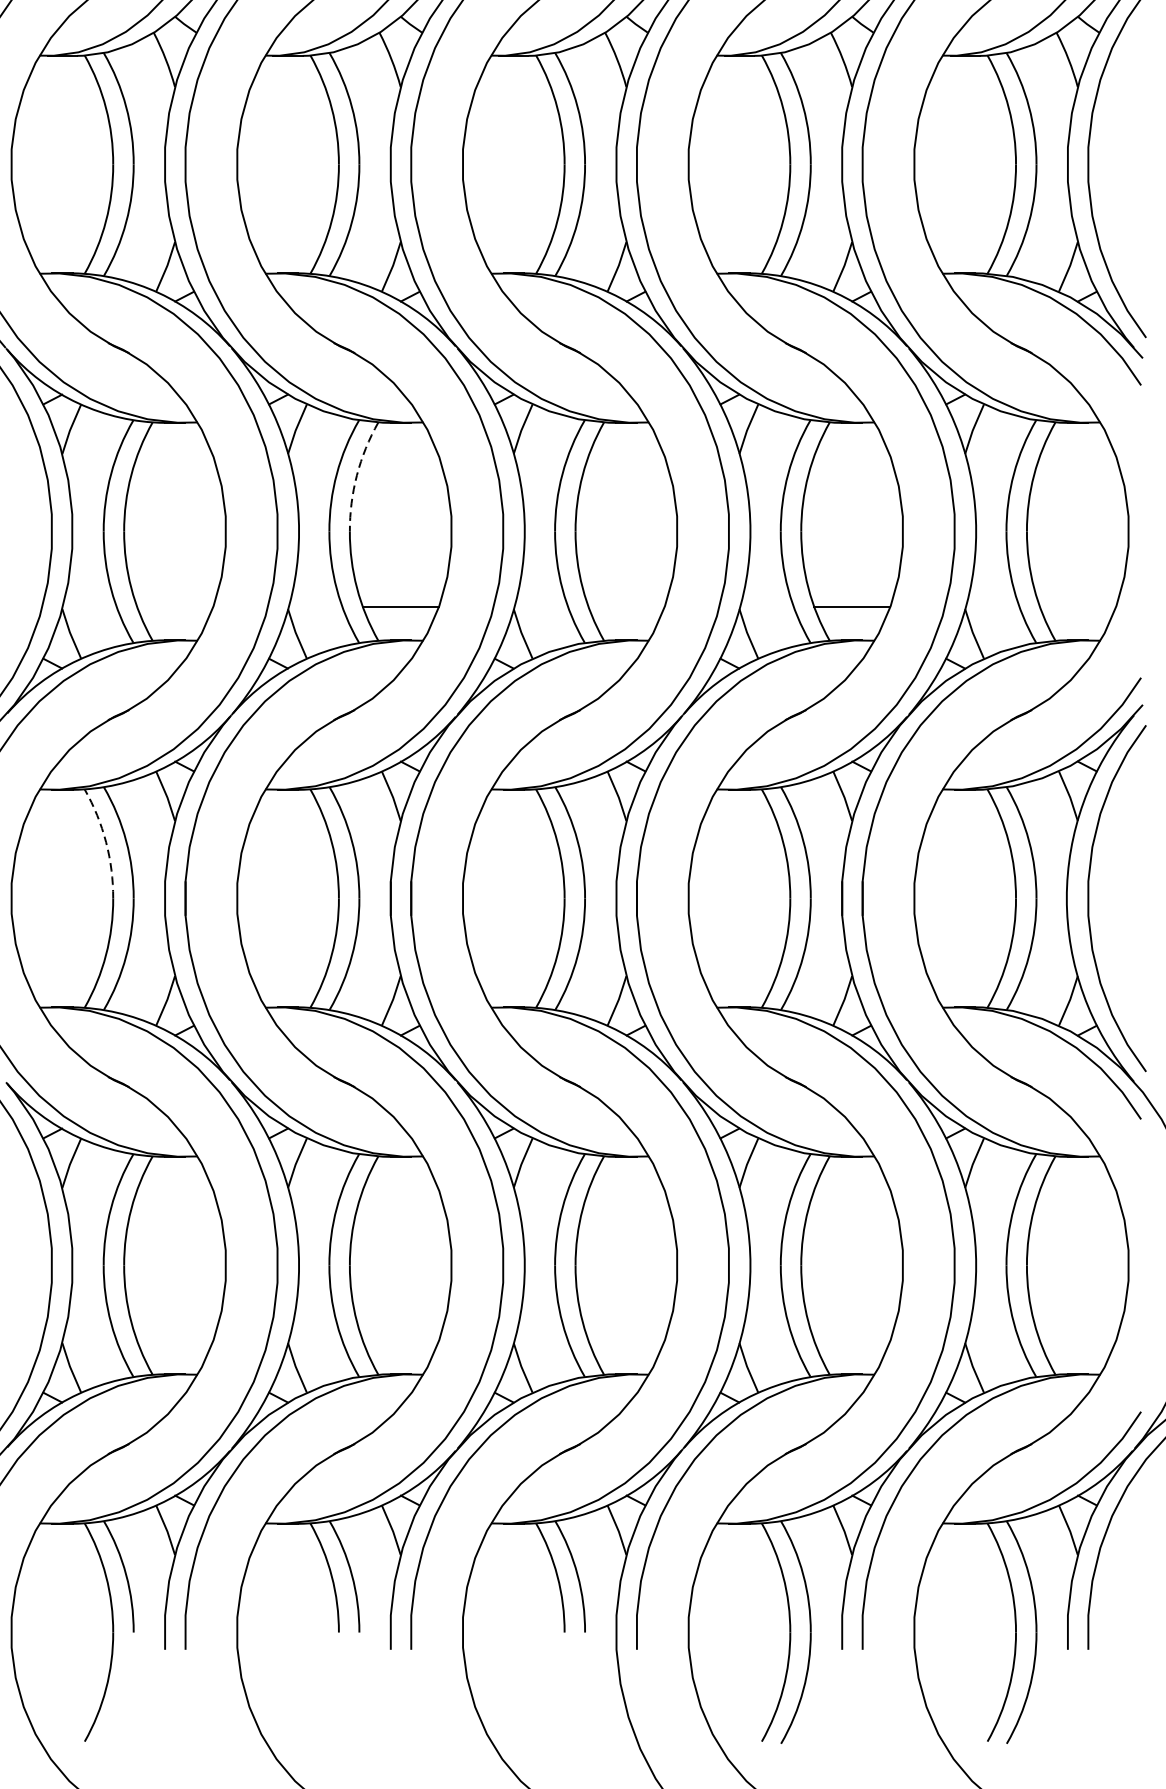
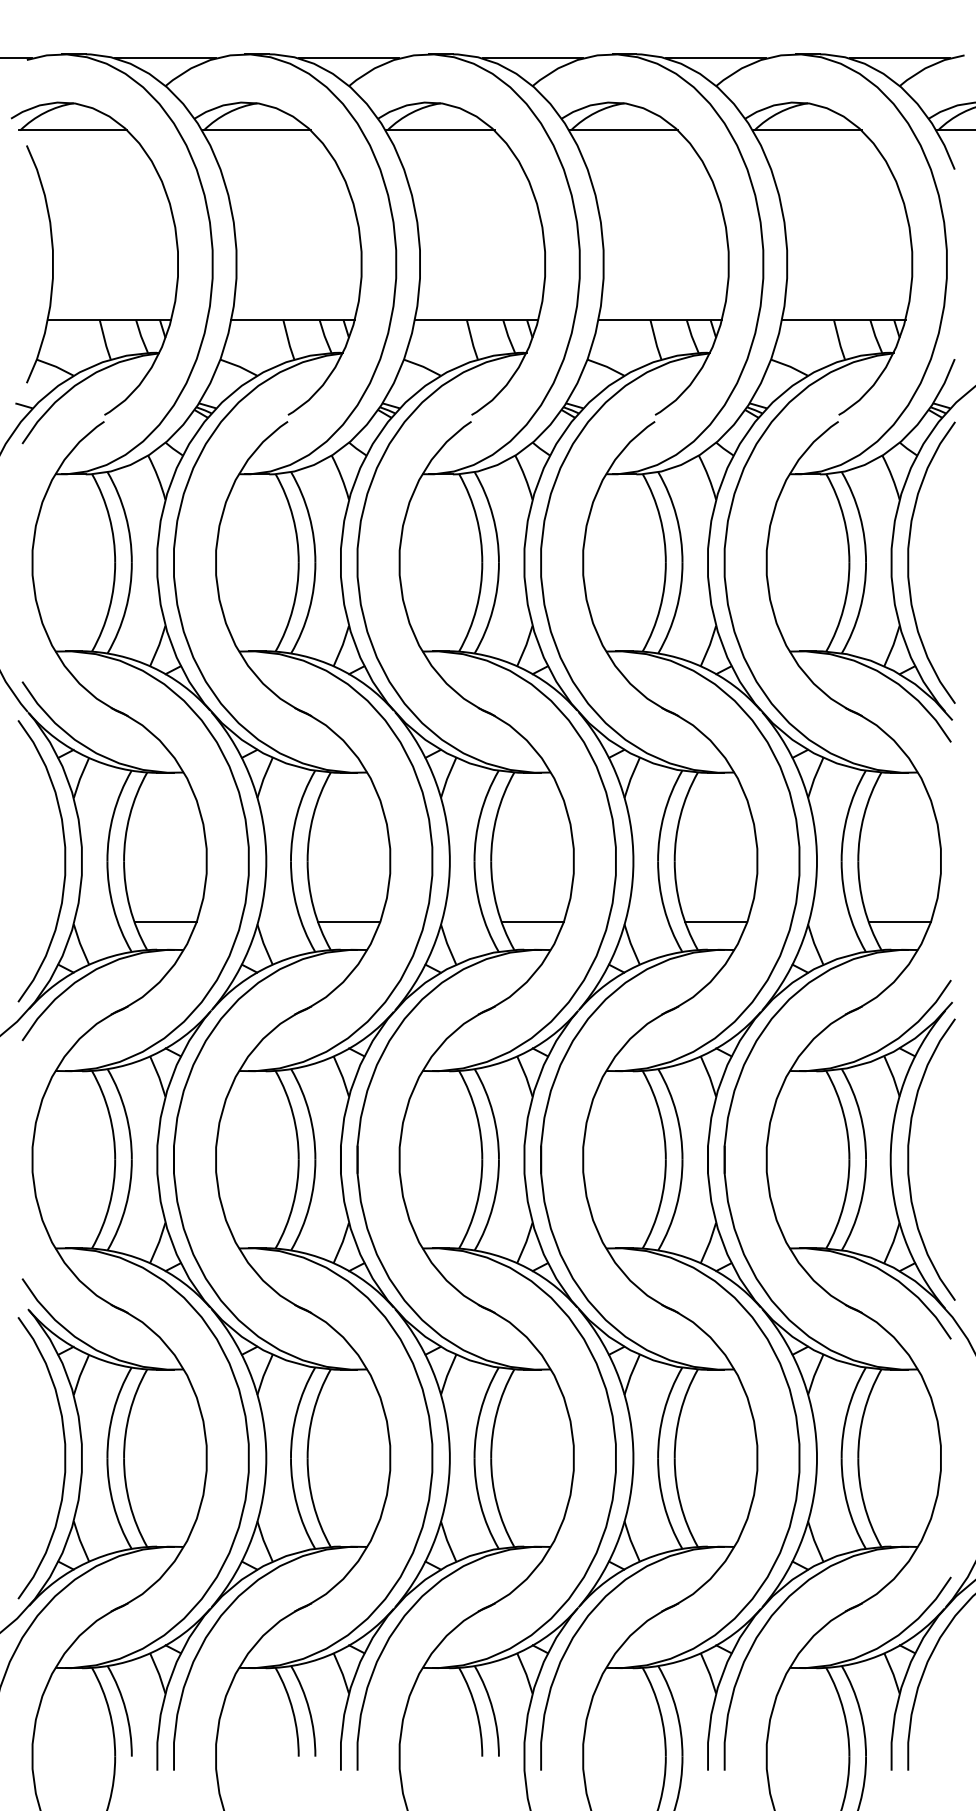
arc: (357, 475) -> (313, 815), dashed -> solid
line: (175, 606) -> (165, 922), added
line: (626, 606) -> (532, 922), added
line: (1077, 606) -> (899, 922), added
arc: (106, 841) -> (109, 1113), dashed -> solid

